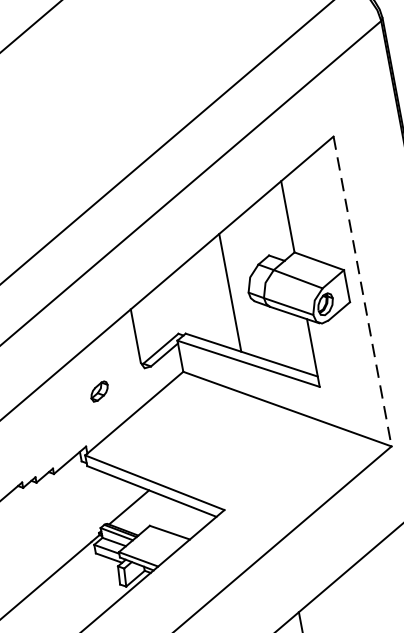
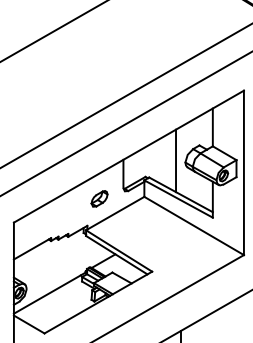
line: (361, 292) -> (243, 173), dashed -> solid
part: (99, 390) -> (99, 198), size x1.67

